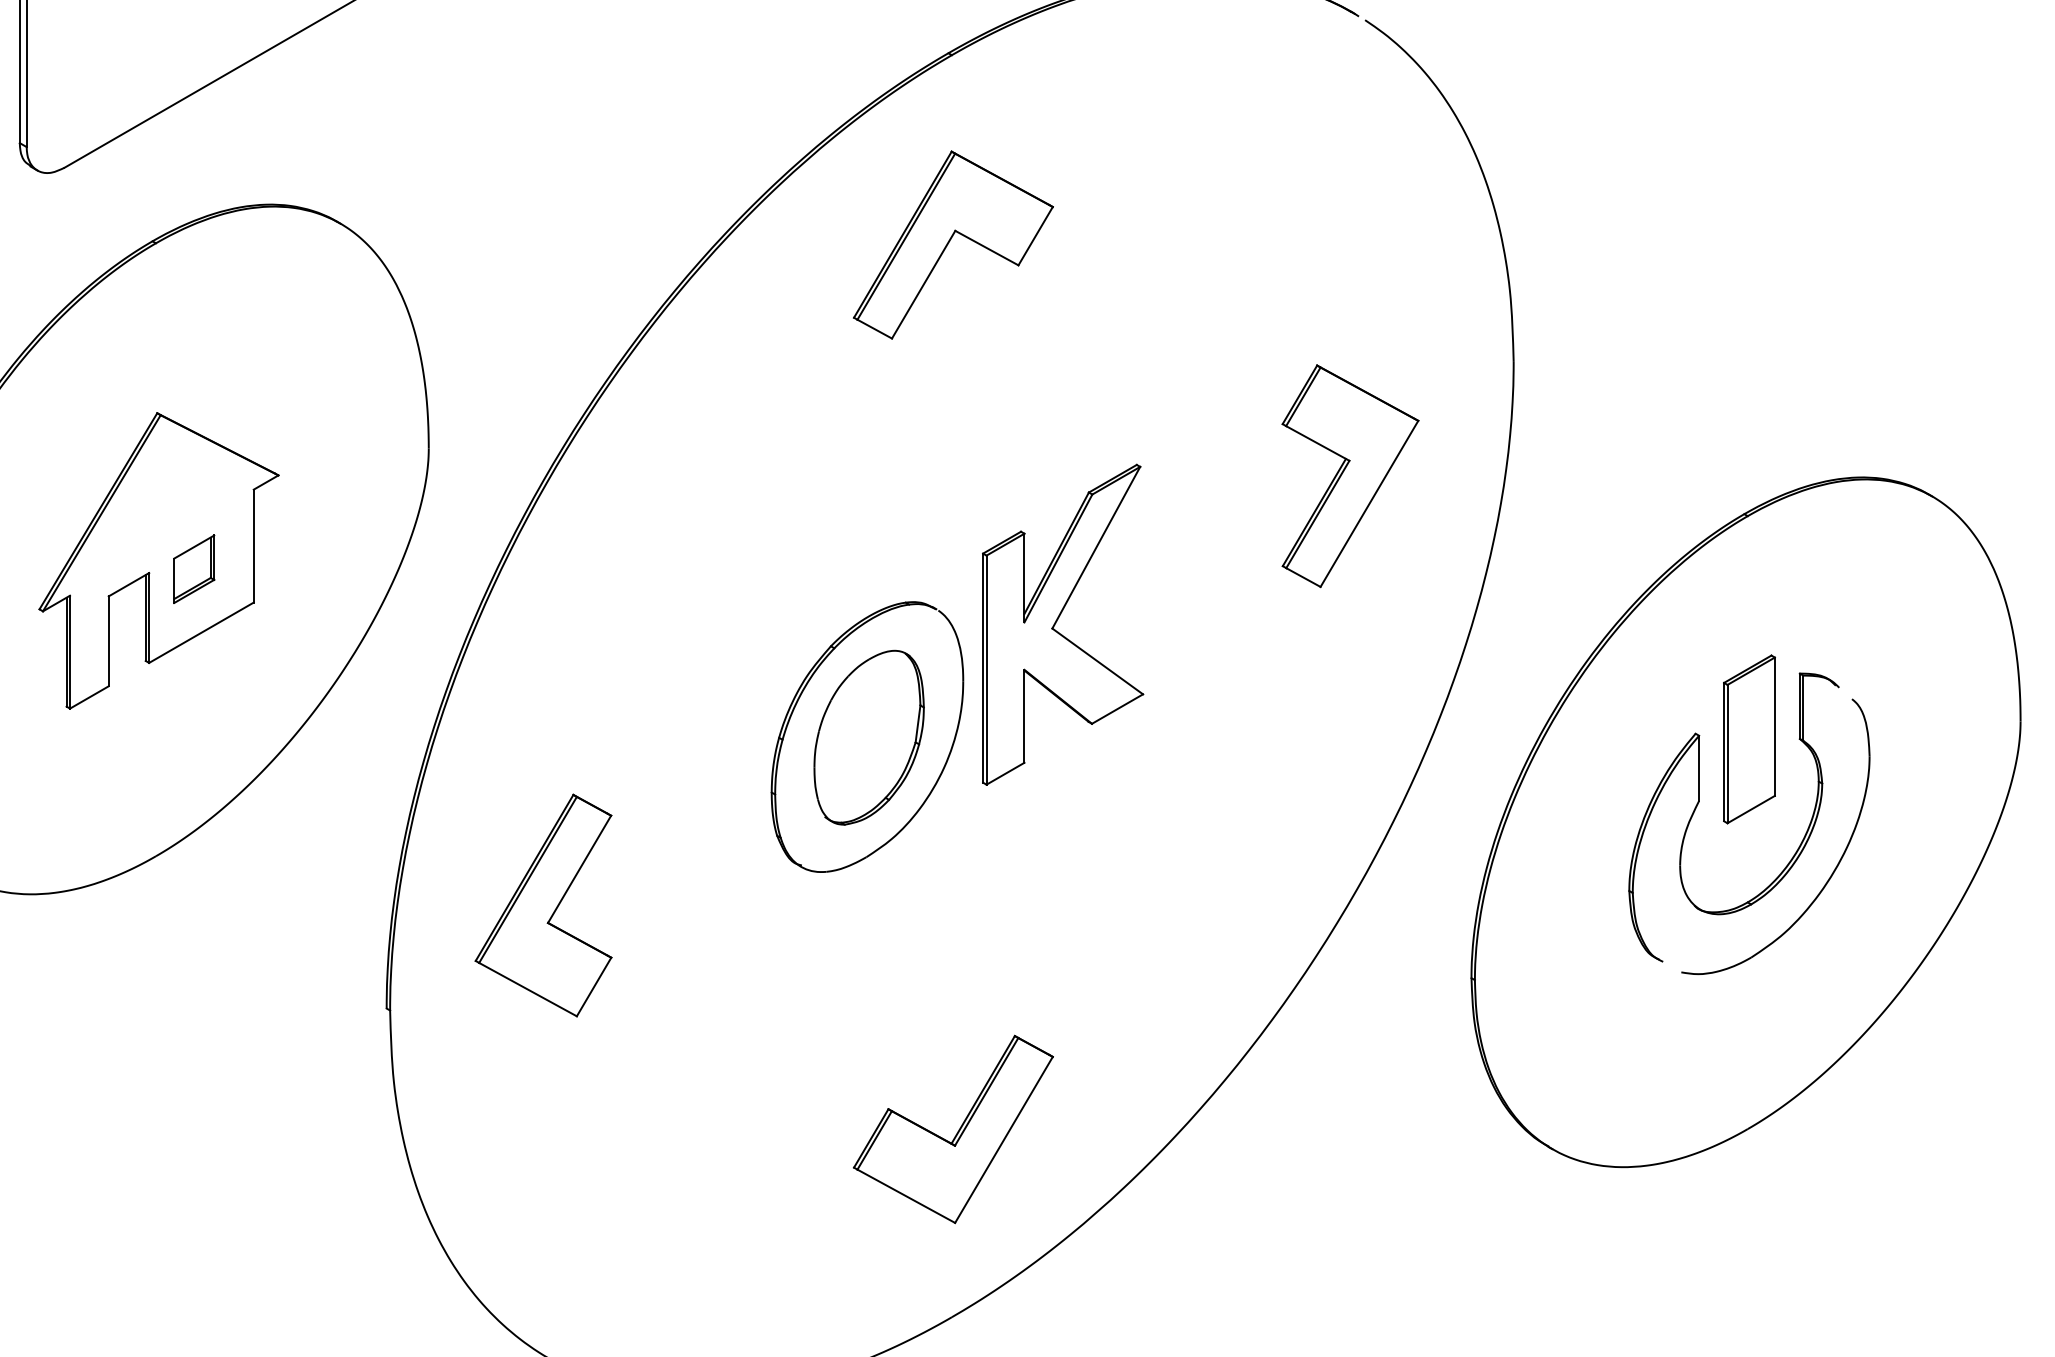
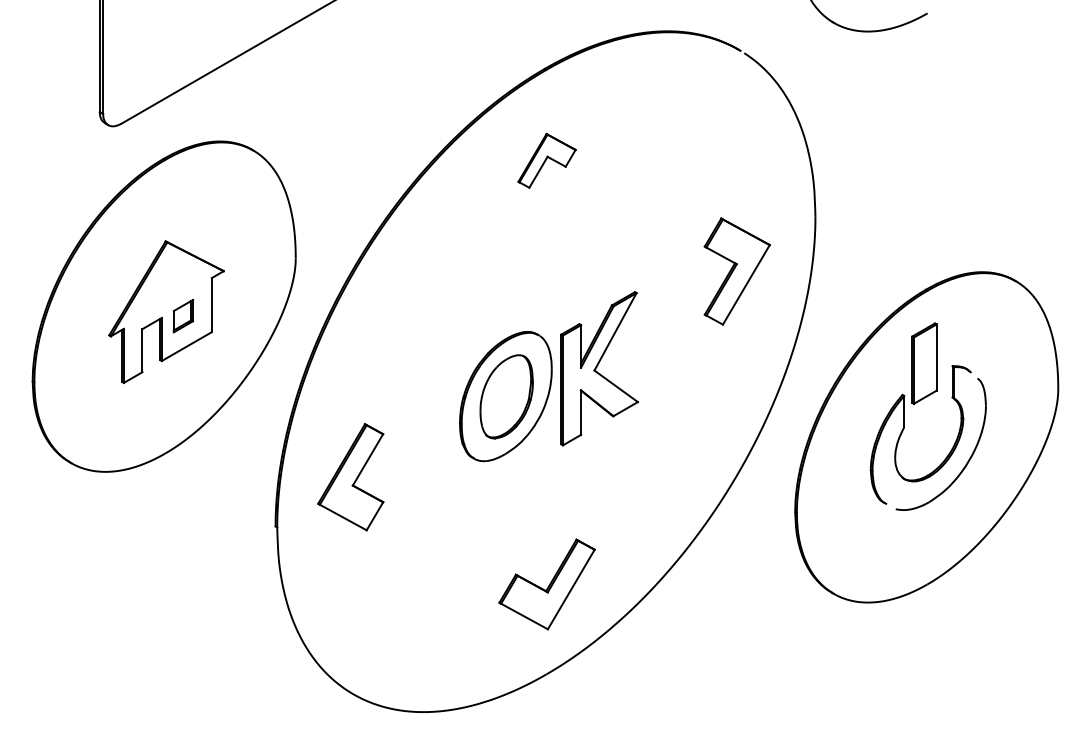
part: (952, 244) -> (546, 160), size x0.6
part: (1062, 624) -> (599, 368), moved
part: (1749, 739) -> (924, 363), moved

